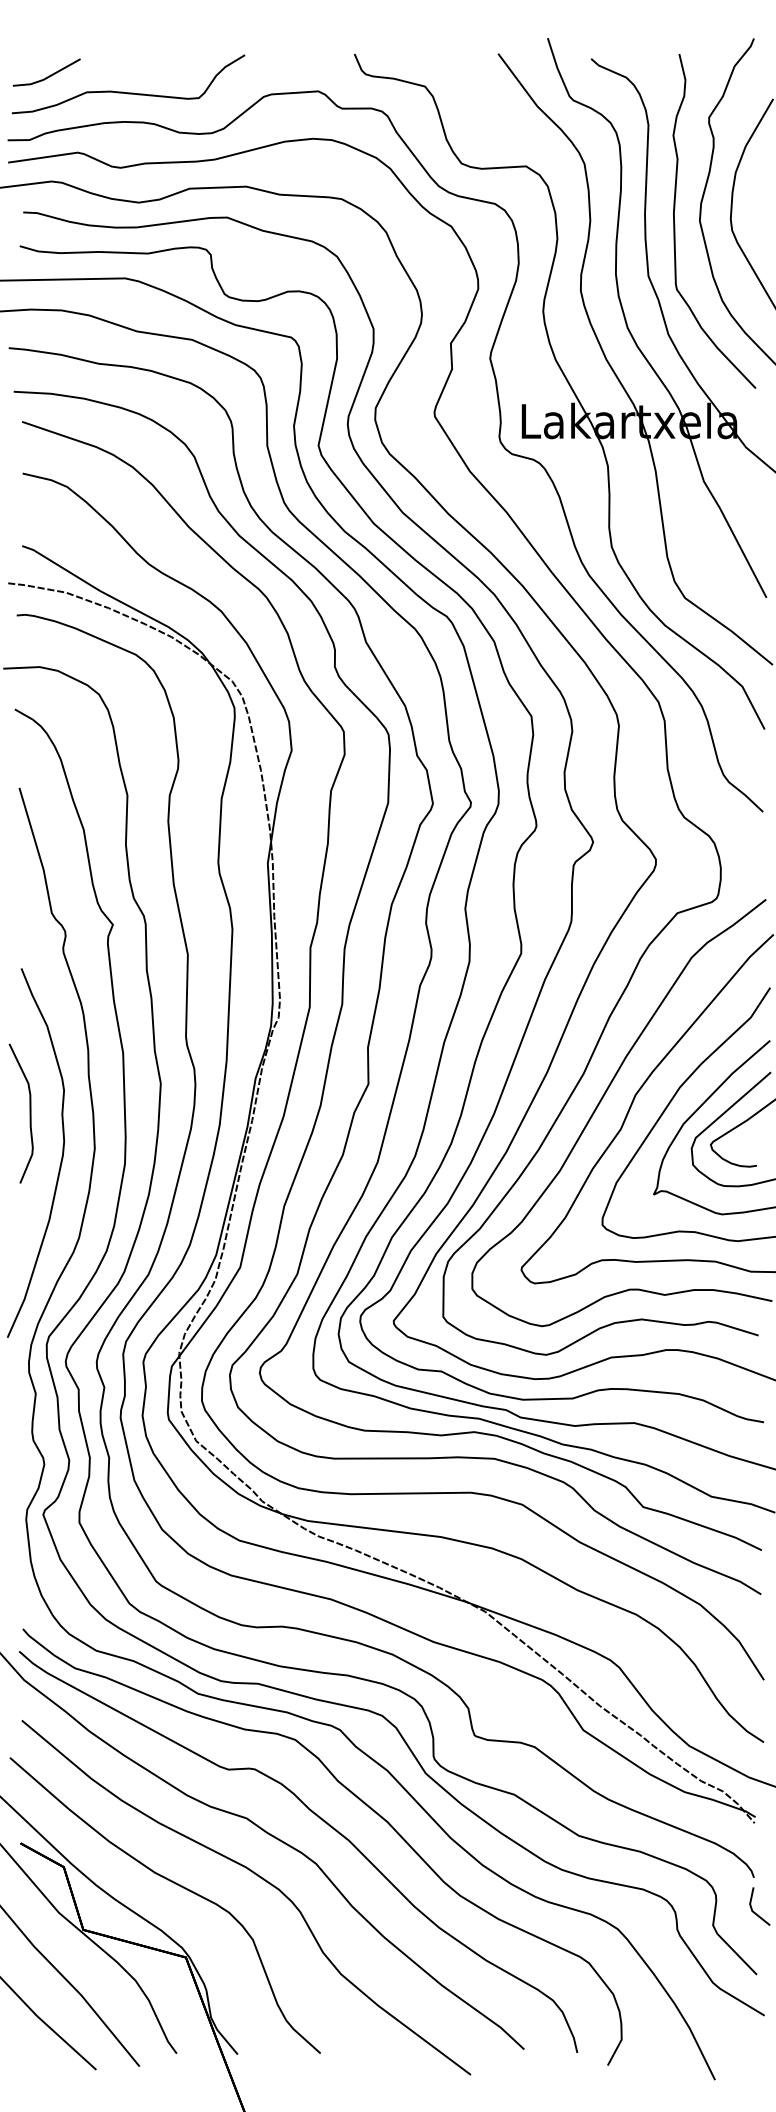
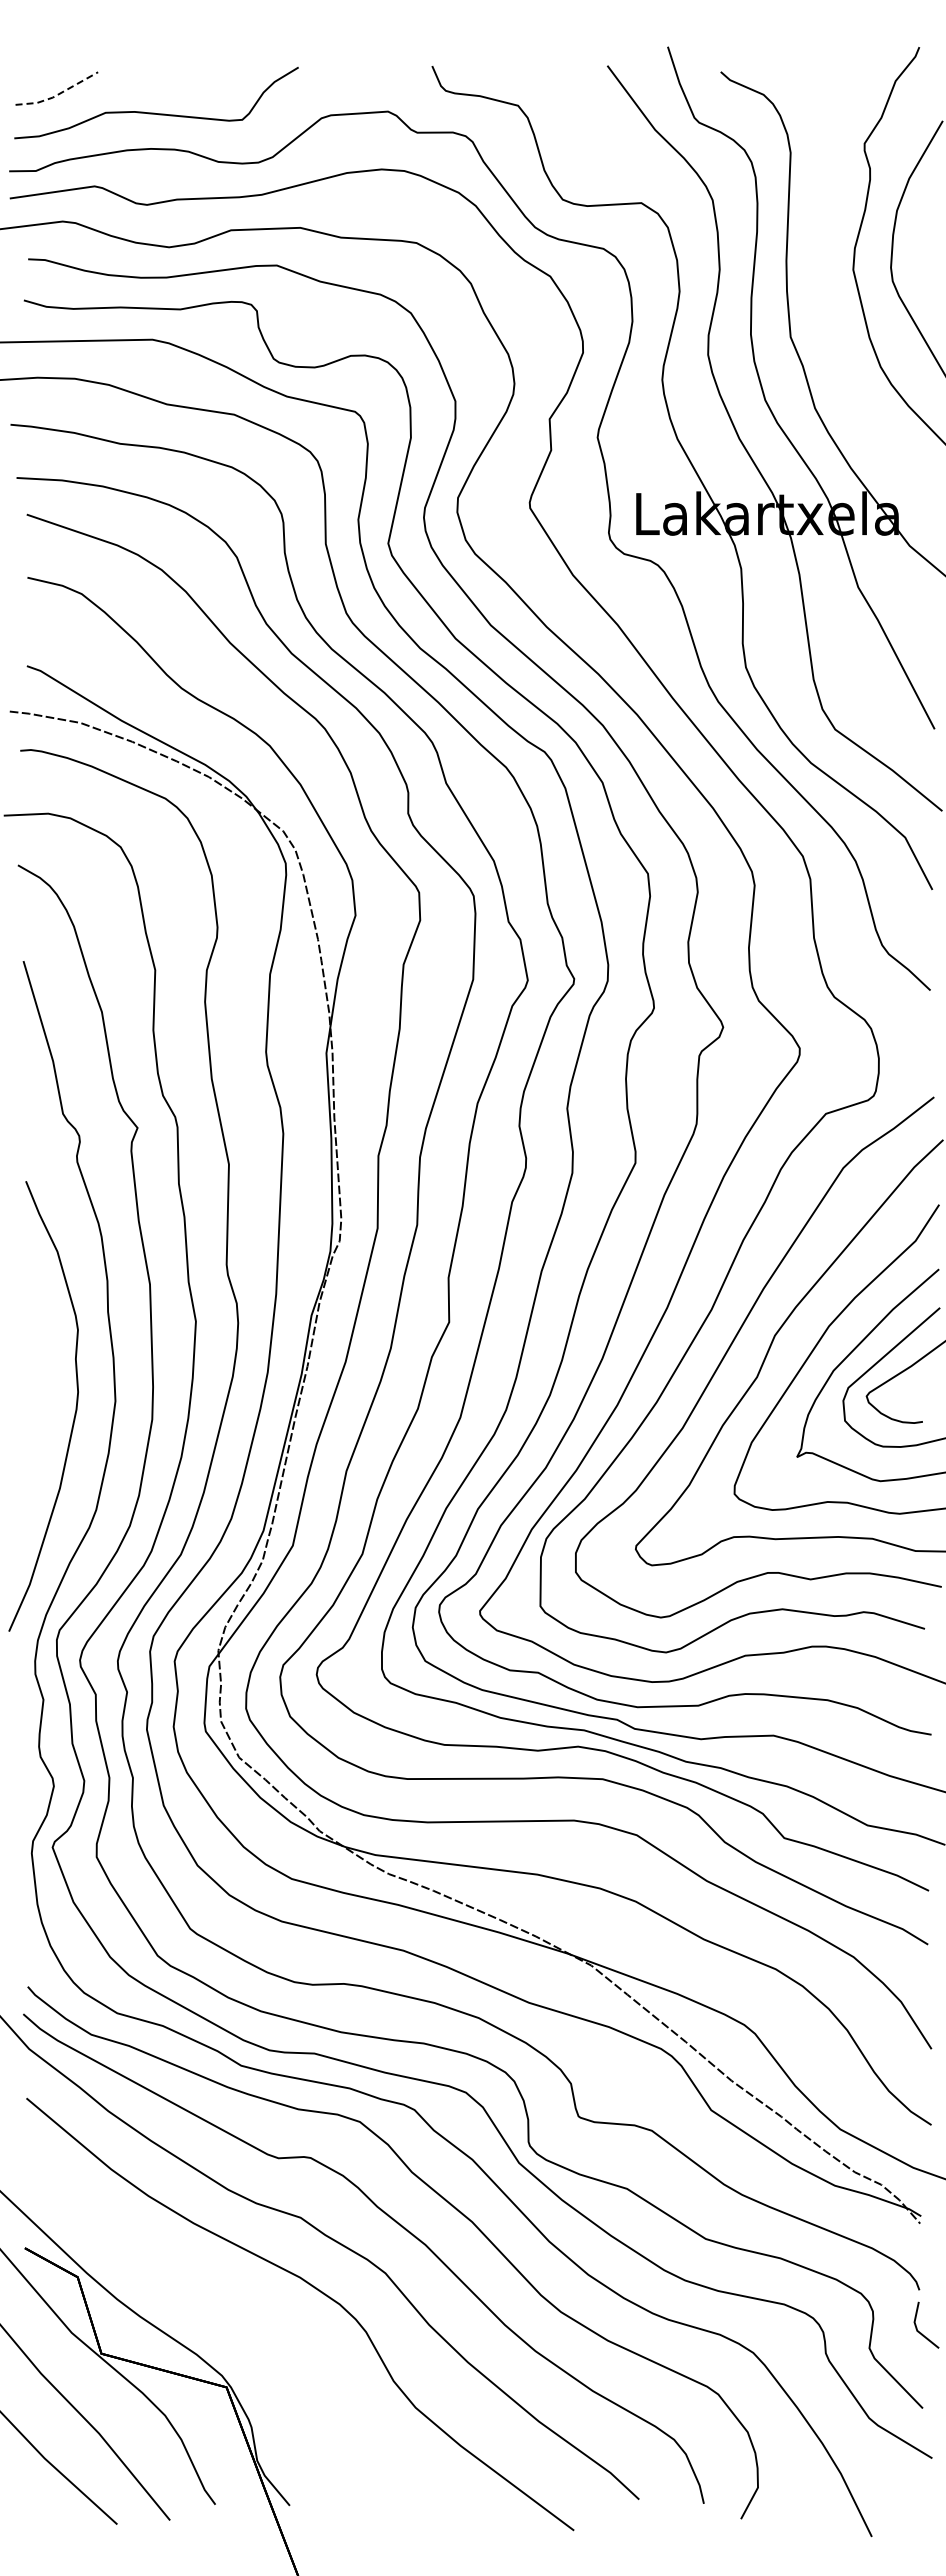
line: (48, 77) -> (58, 94), solid -> dashed
curve: (674, 221) -> (822, 270), removed
curve: (30, 1113) -> (36, 1358), removed
curve: (176, 1884) -> (214, 2298), removed

